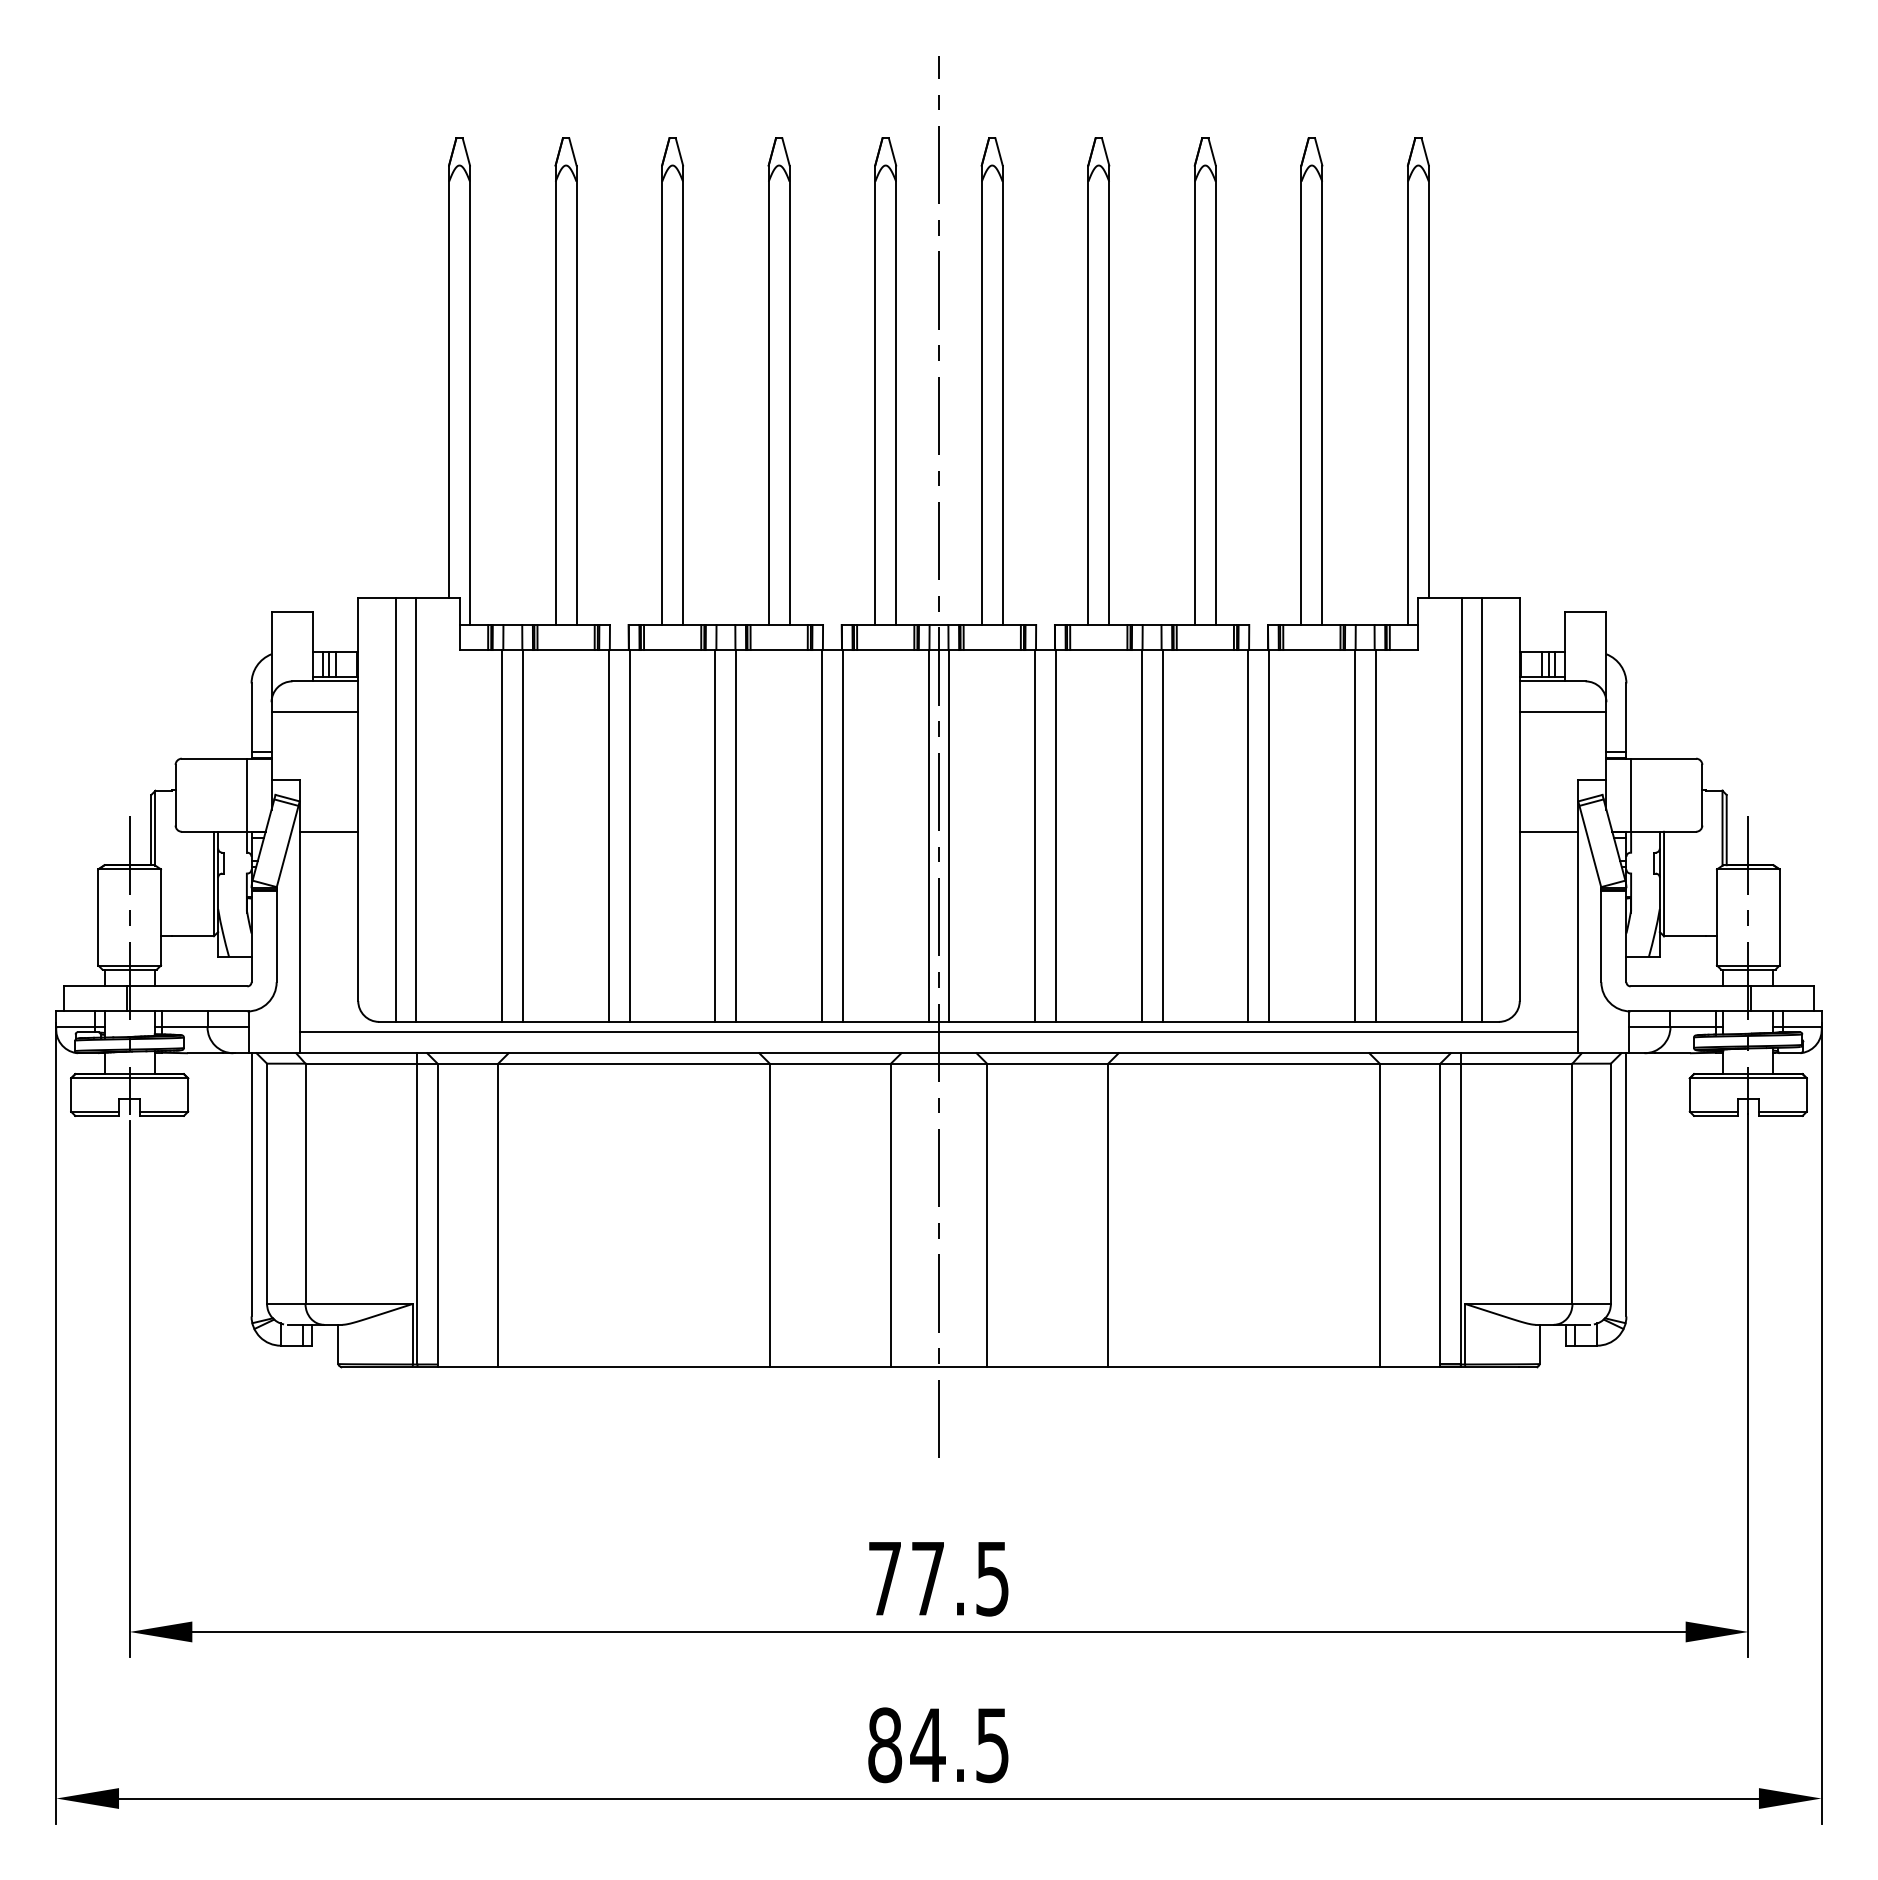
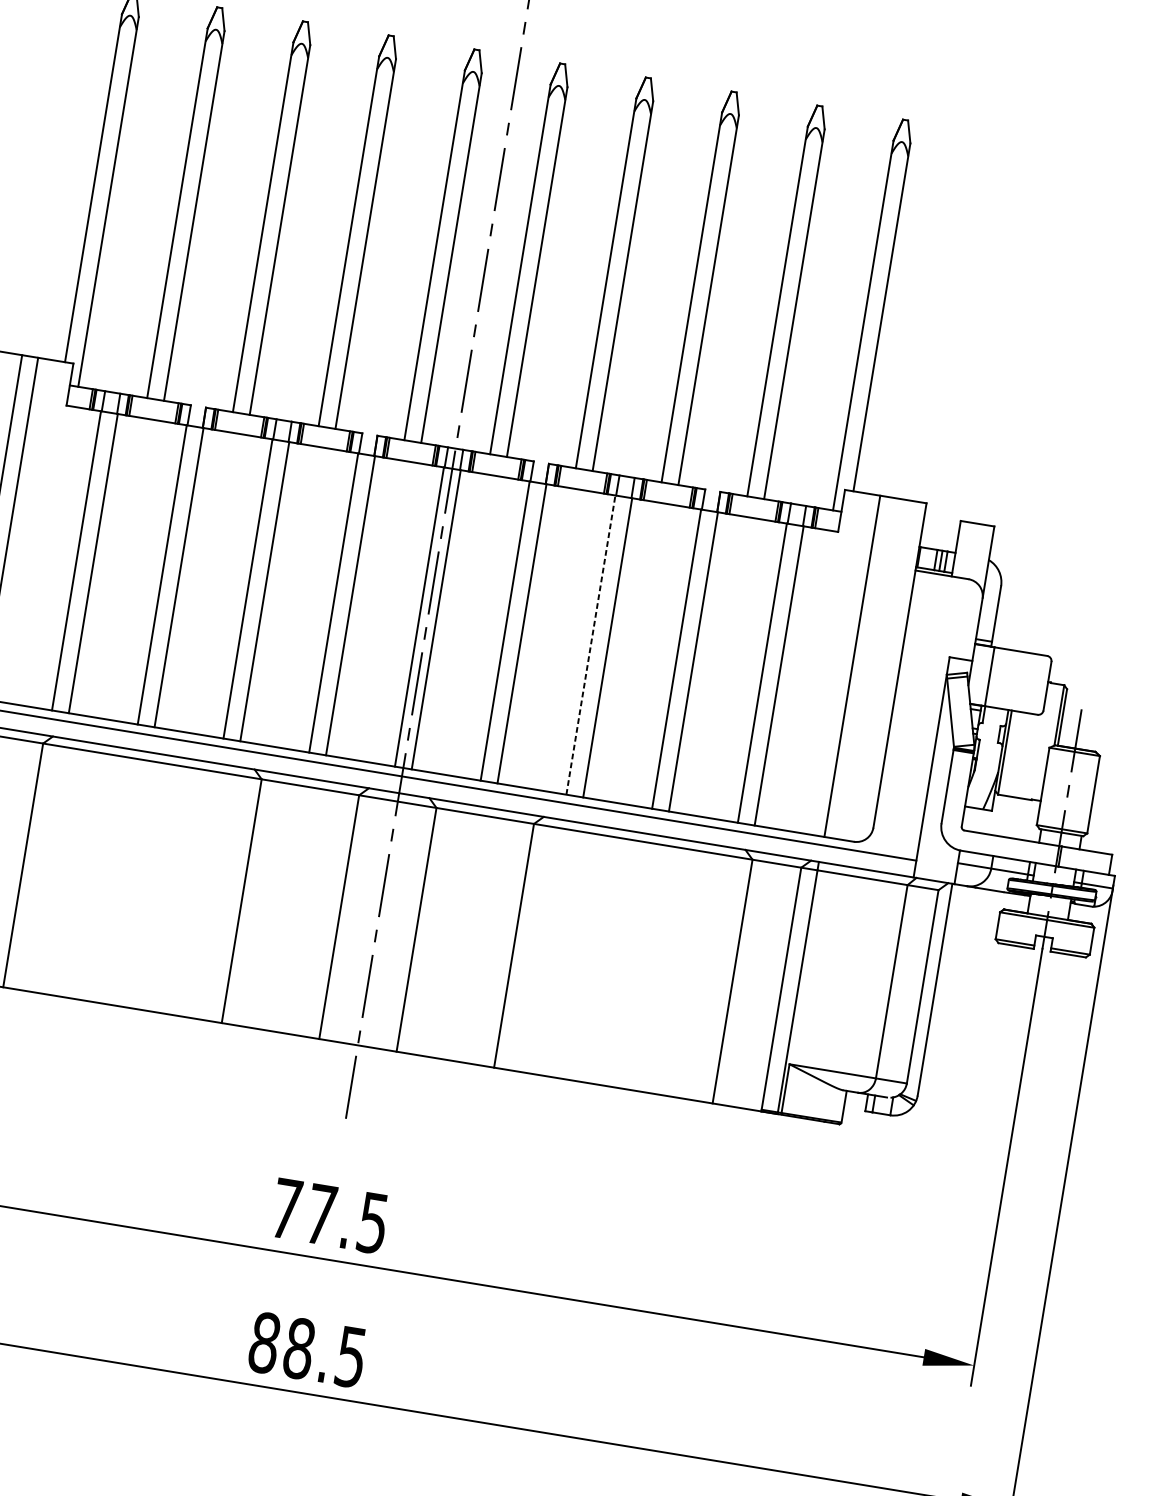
line: (1562, 712) -> (945, 601), removed
line: (1482, 809) -> (868, 668), removed
line: (1548, 831) -> (918, 695), removed
line: (1141, 835) -> (590, 644), solid -> dashed
text: (927, 1745) -> (298, 1348), 84.5 -> 88.5

